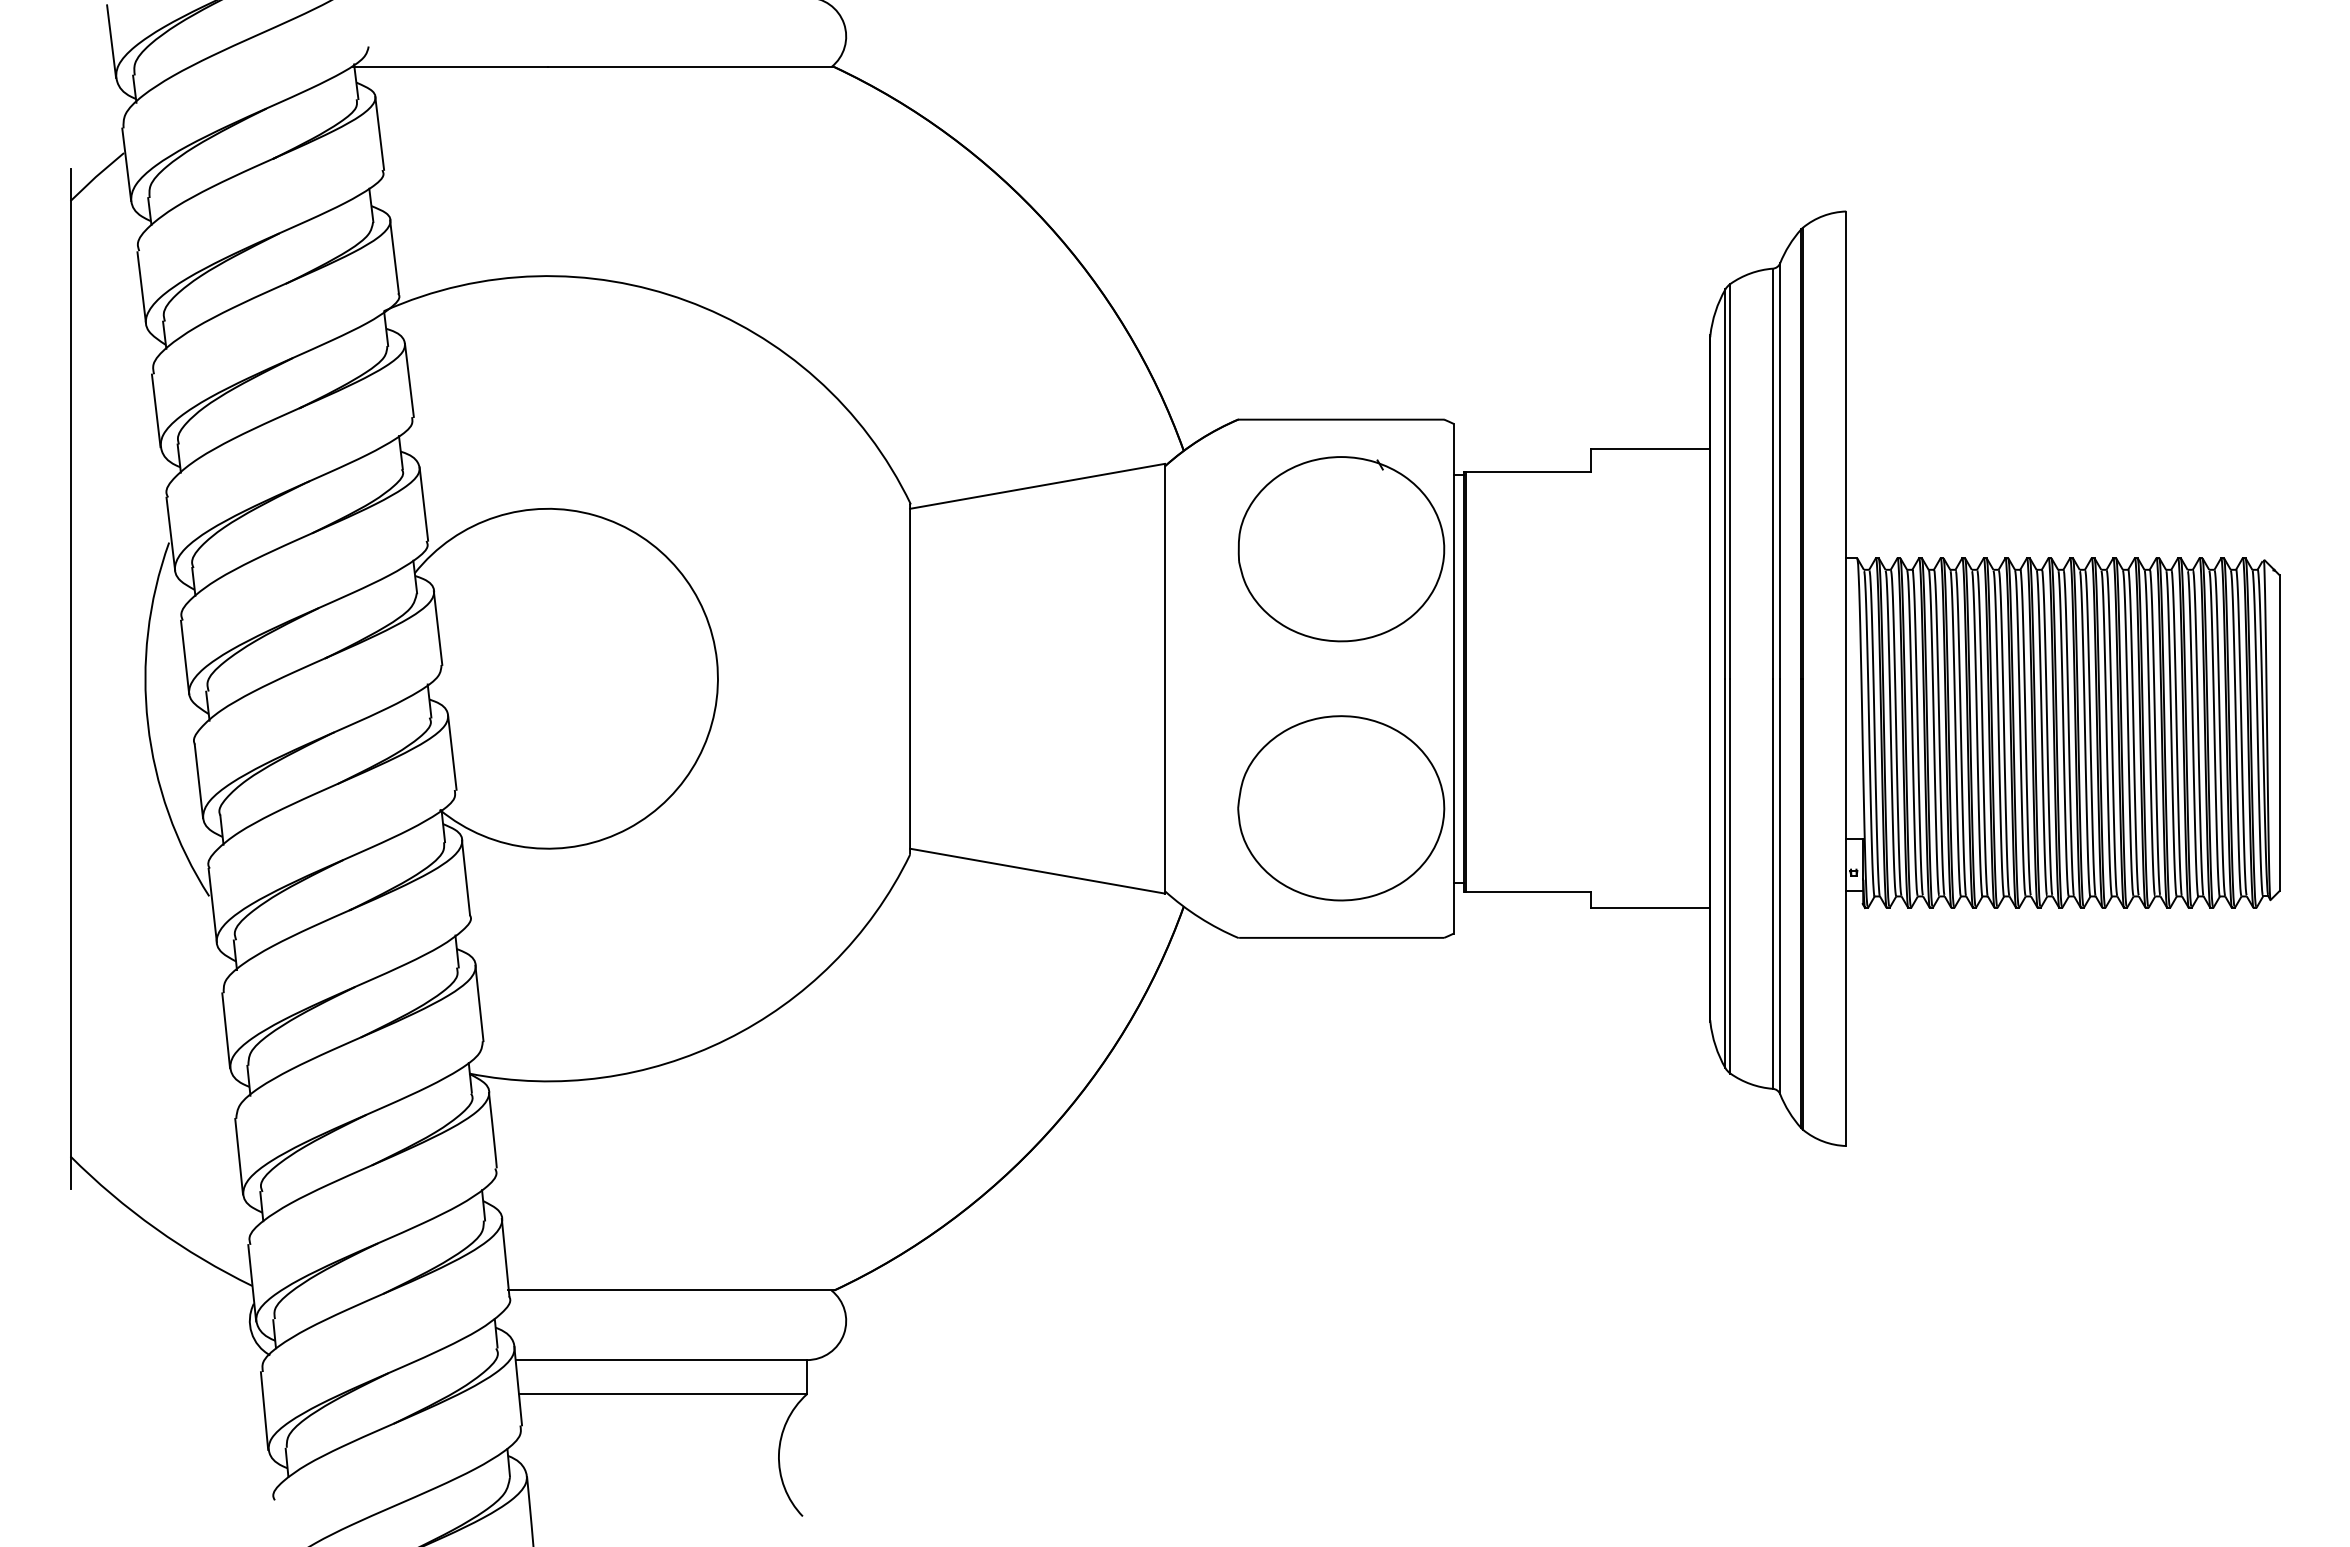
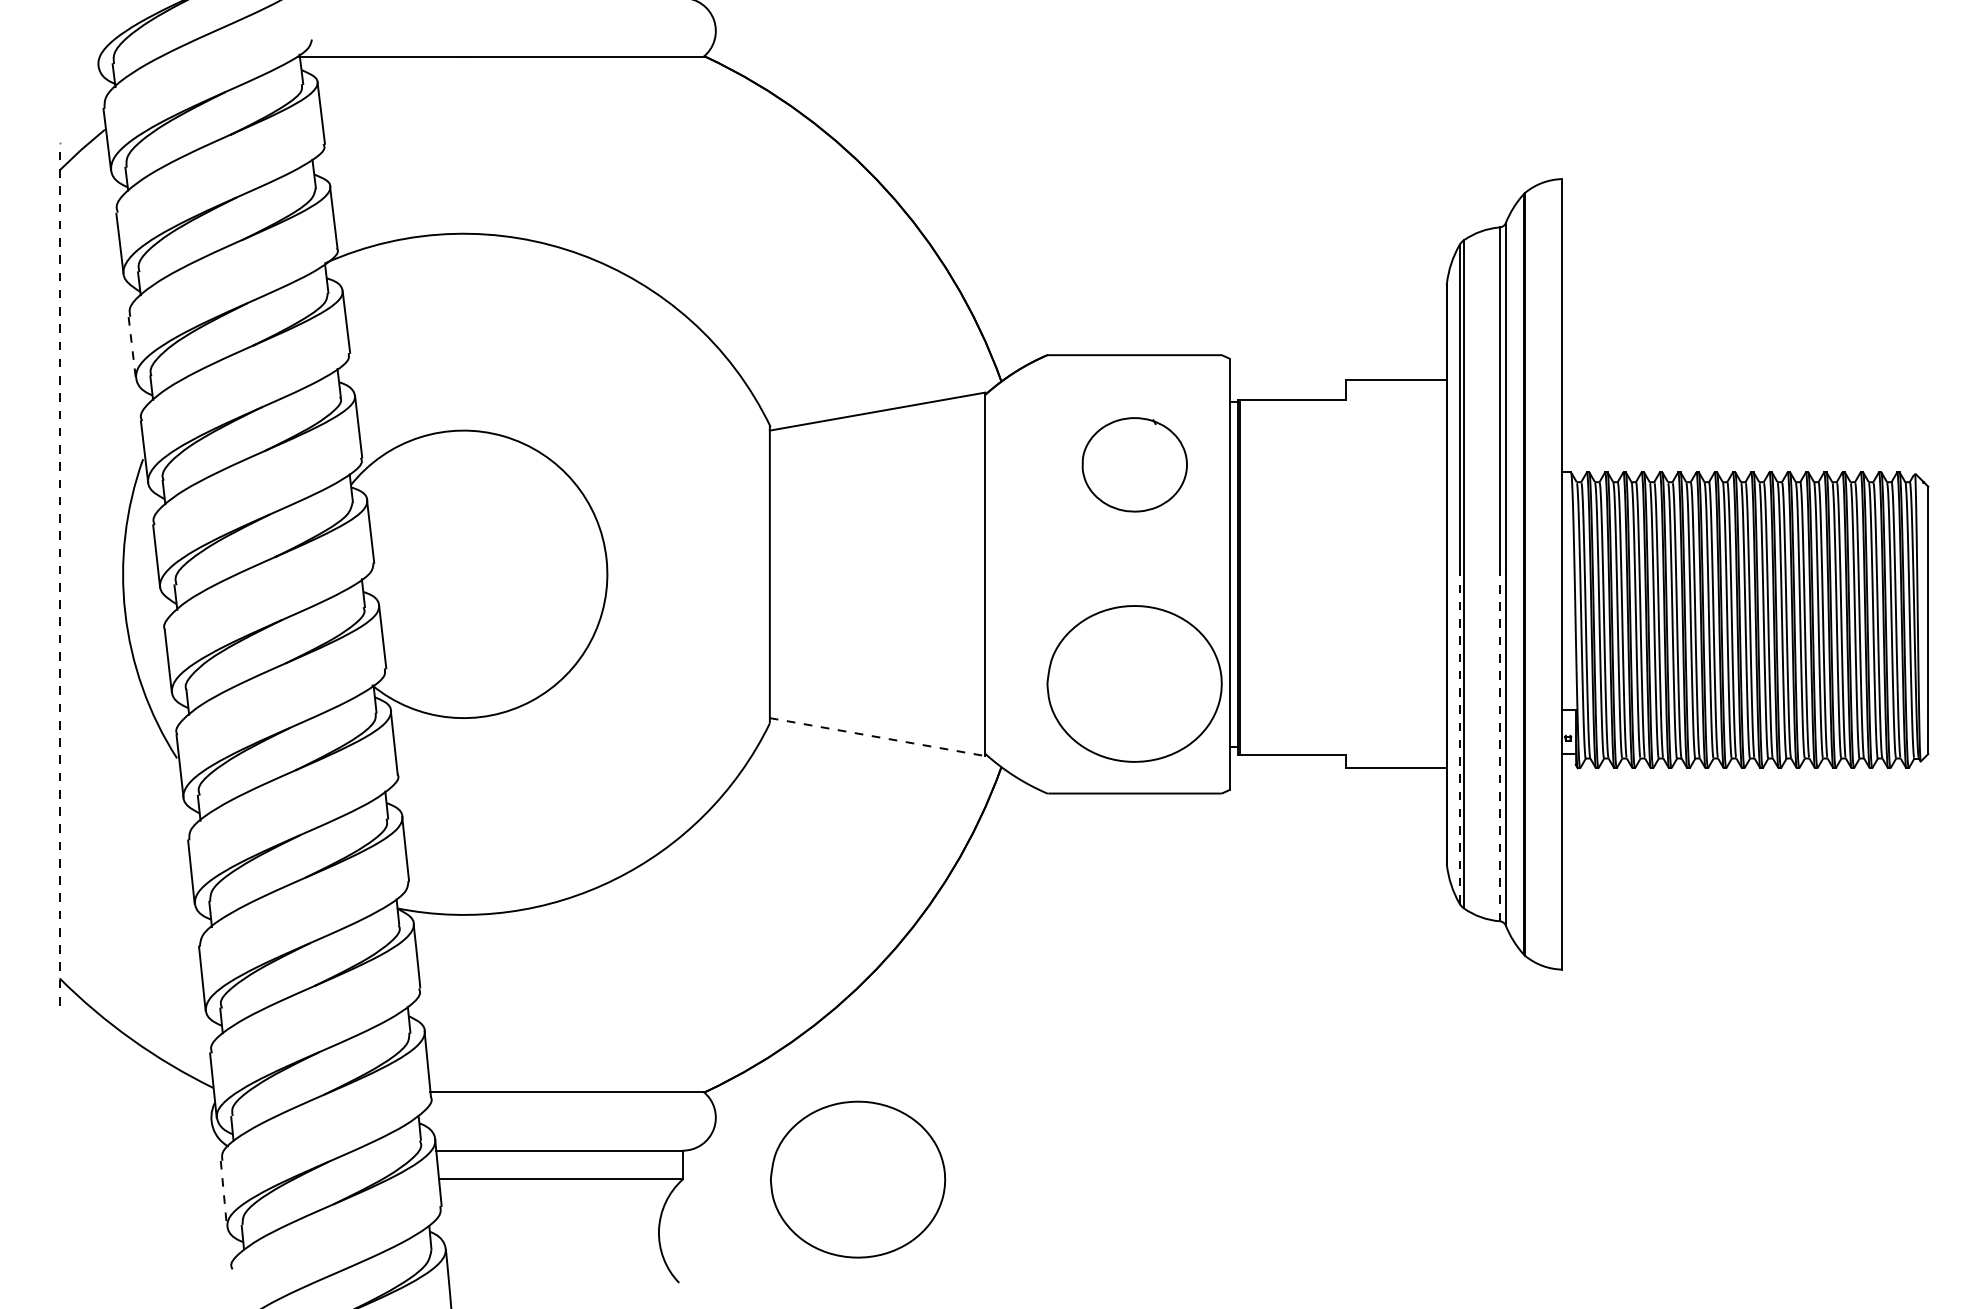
line: (111, 41) -> (94, 35), removed
line: (156, 410) -> (132, 347), solid -> dashed
part: (1341, 549) -> (1134, 465), size x0.6
line: (70, 678) -> (59, 574), solid -> dashed
line: (1037, 871) -> (877, 737), solid -> dashed
line: (1725, 873) -> (1459, 739), solid -> dashed
line: (1772, 883) -> (1499, 747), solid -> dashed
part: (1014, 1394) -> (858, 1179), added
line: (264, 1411) -> (223, 1194), solid -> dashed

